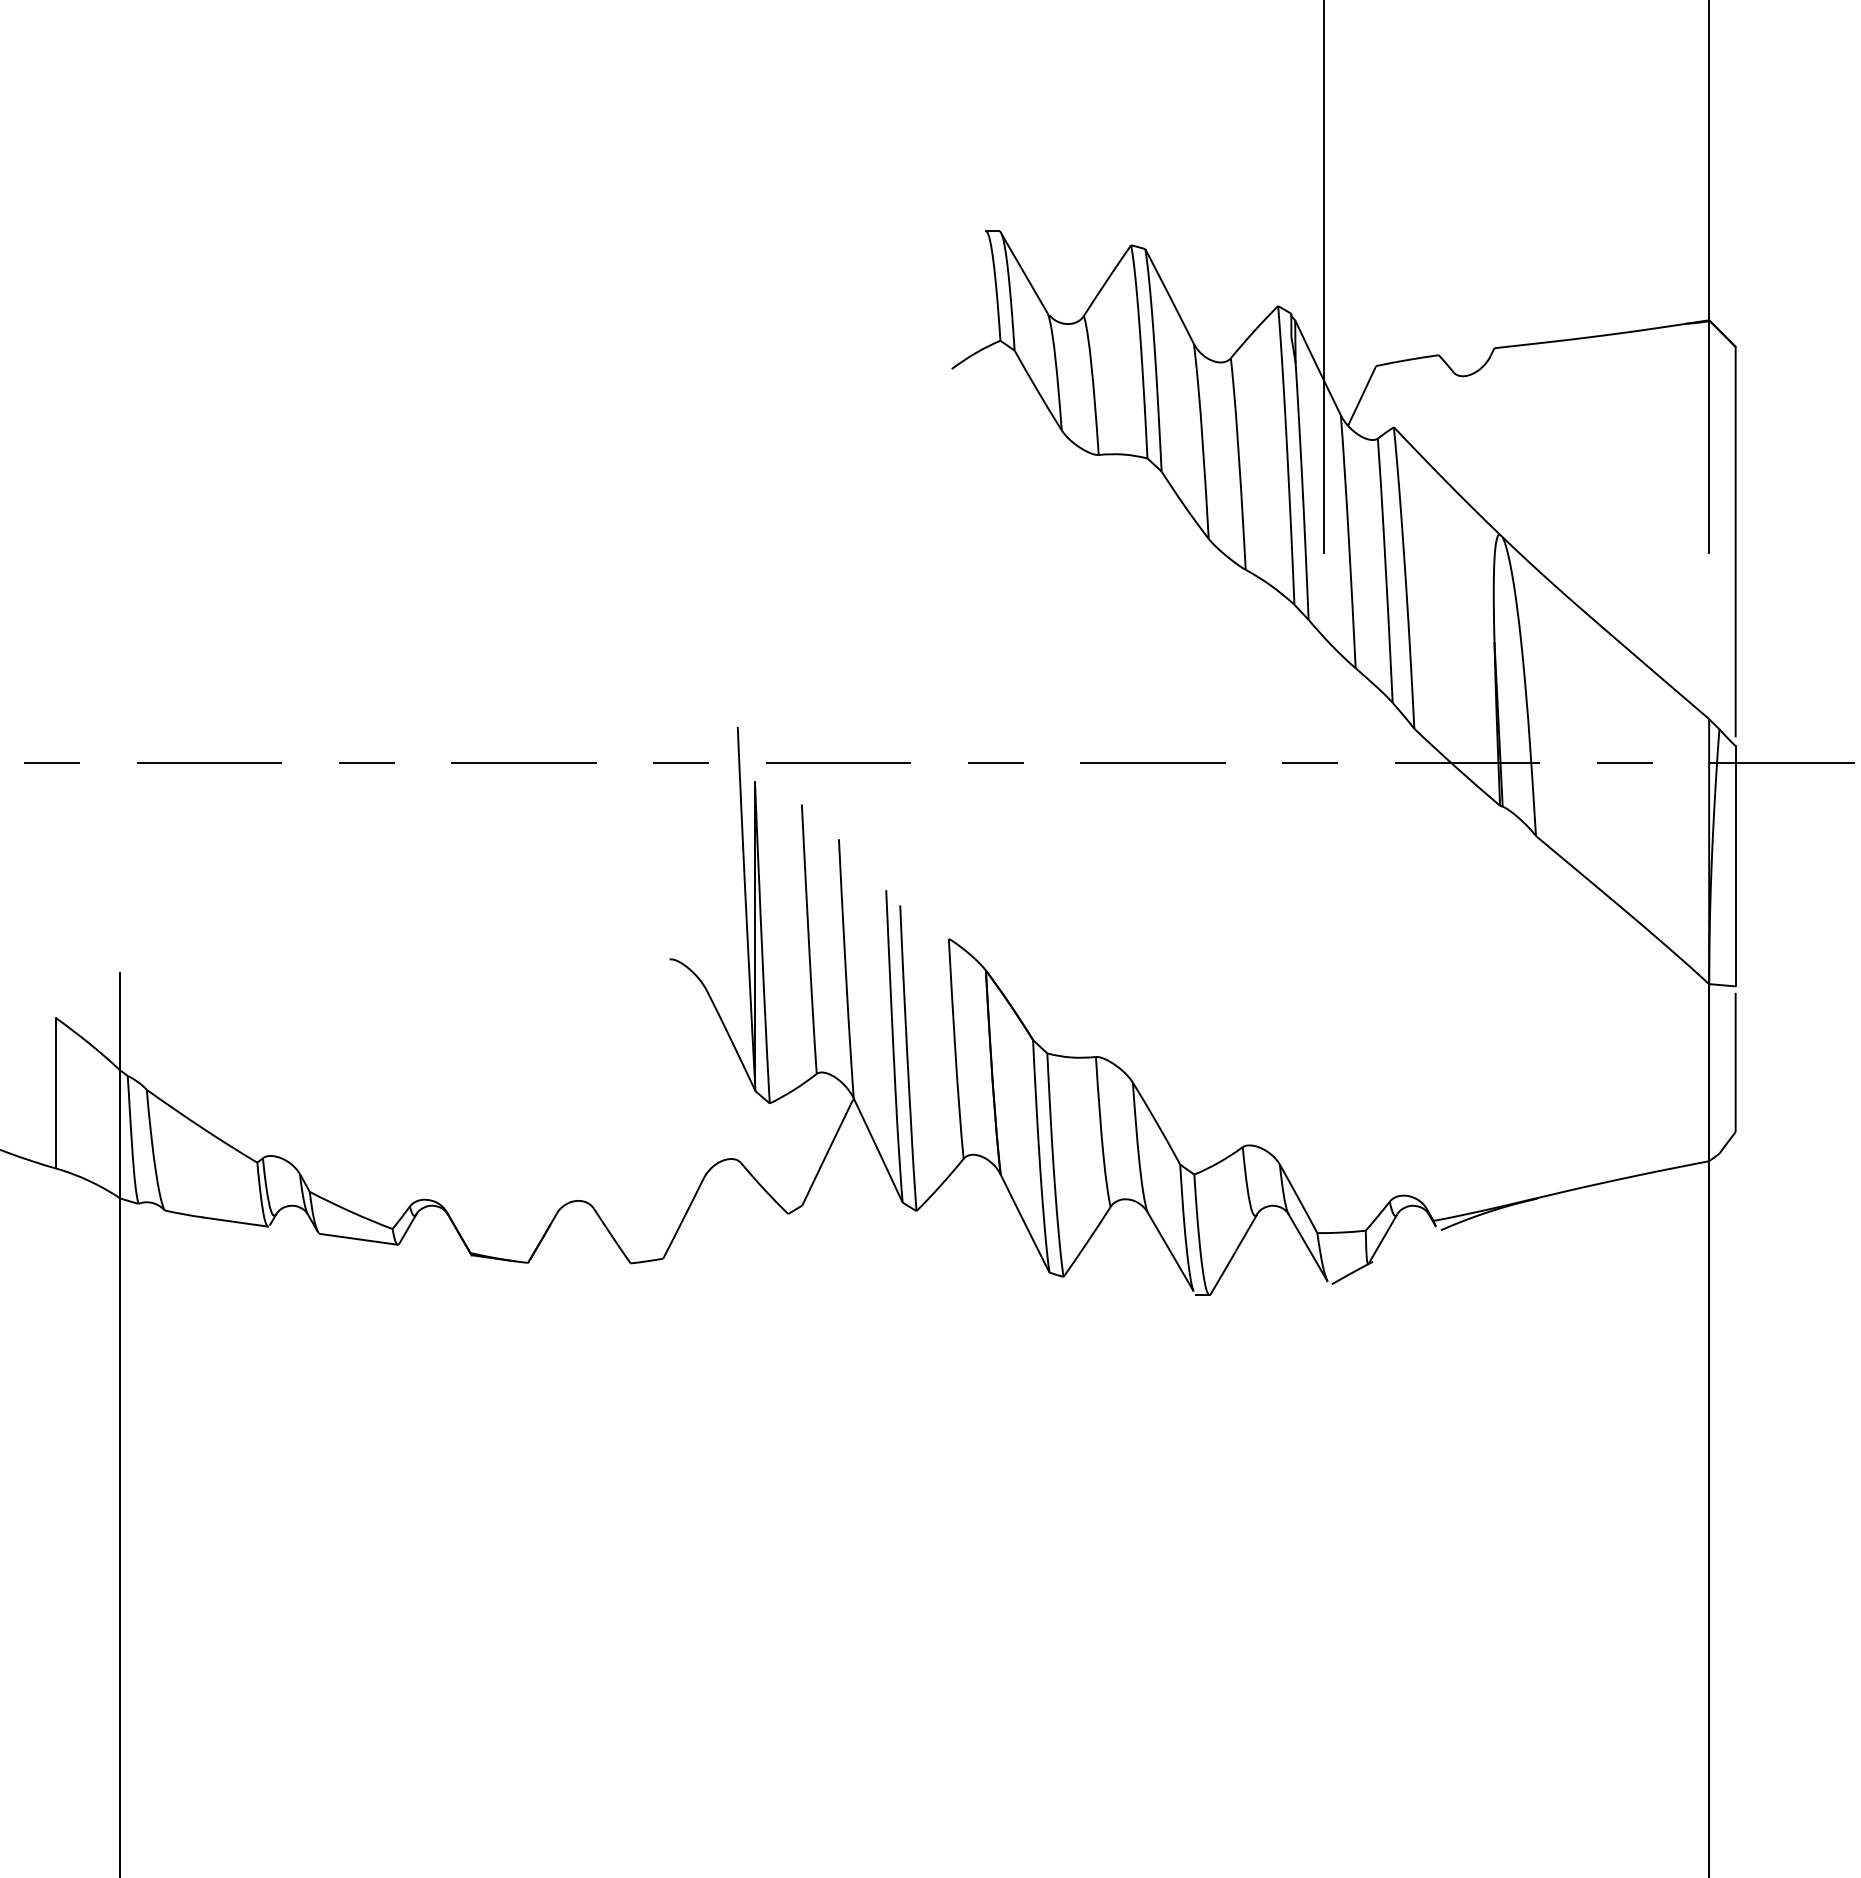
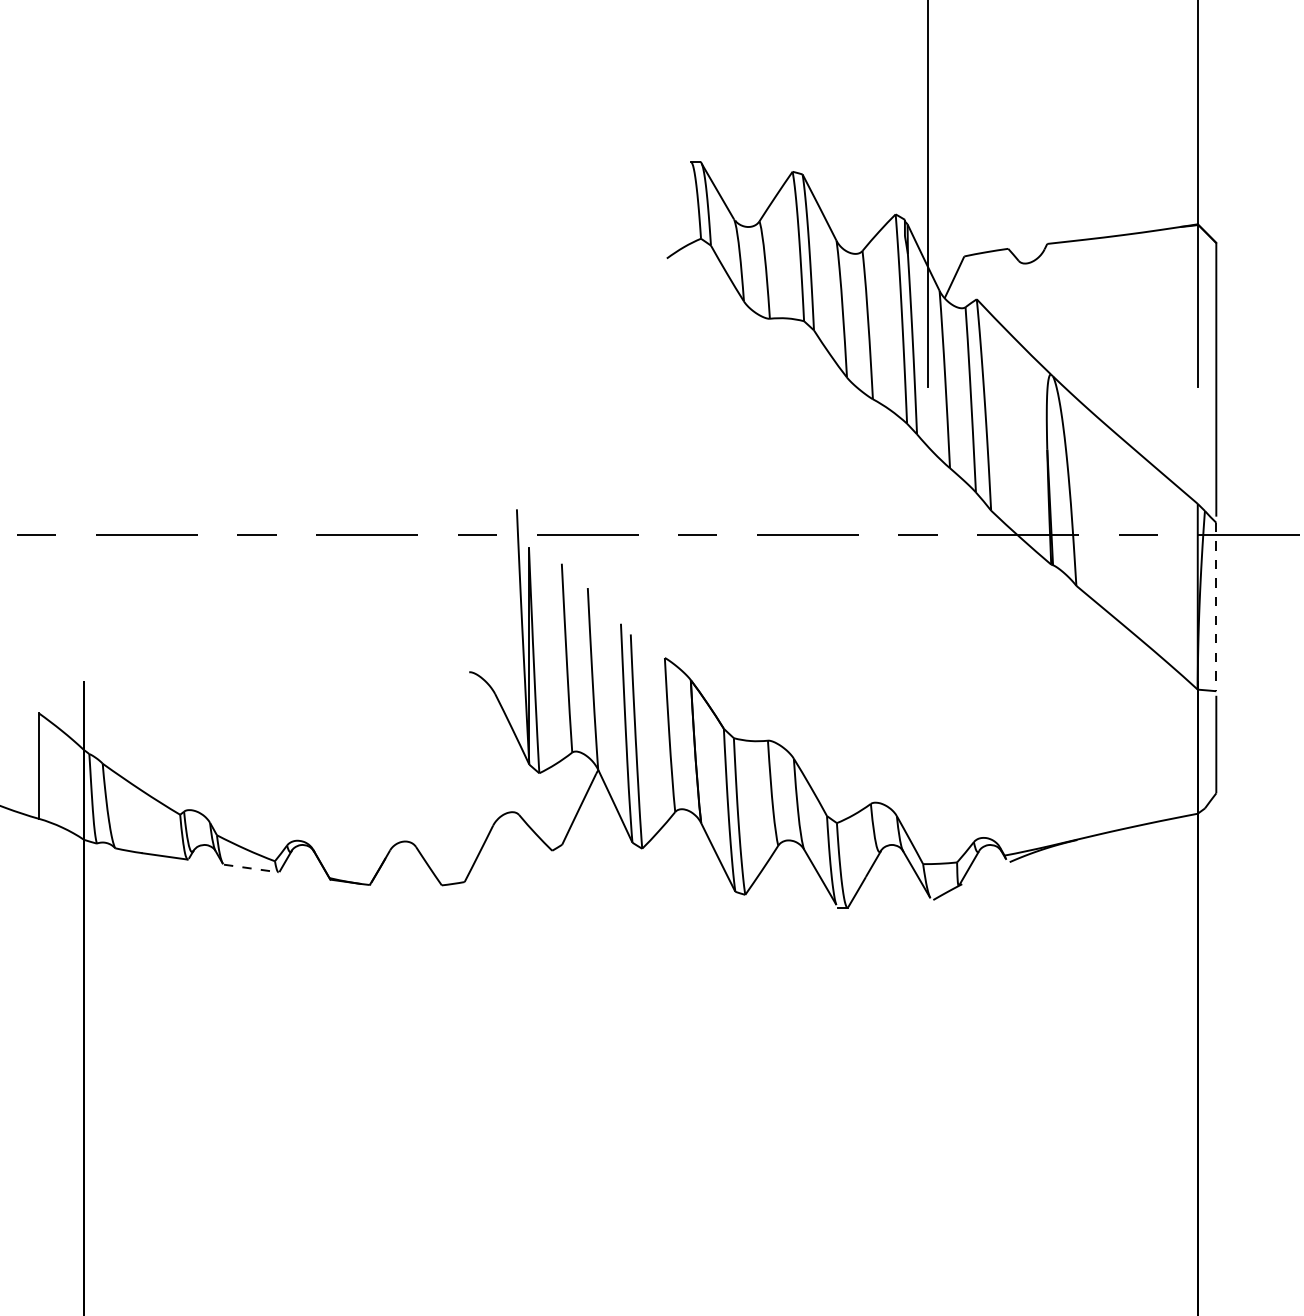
line: (1735, 866) -> (1216, 607), solid -> dashed
line: (359, 1239) -> (251, 868), solid -> dashed

